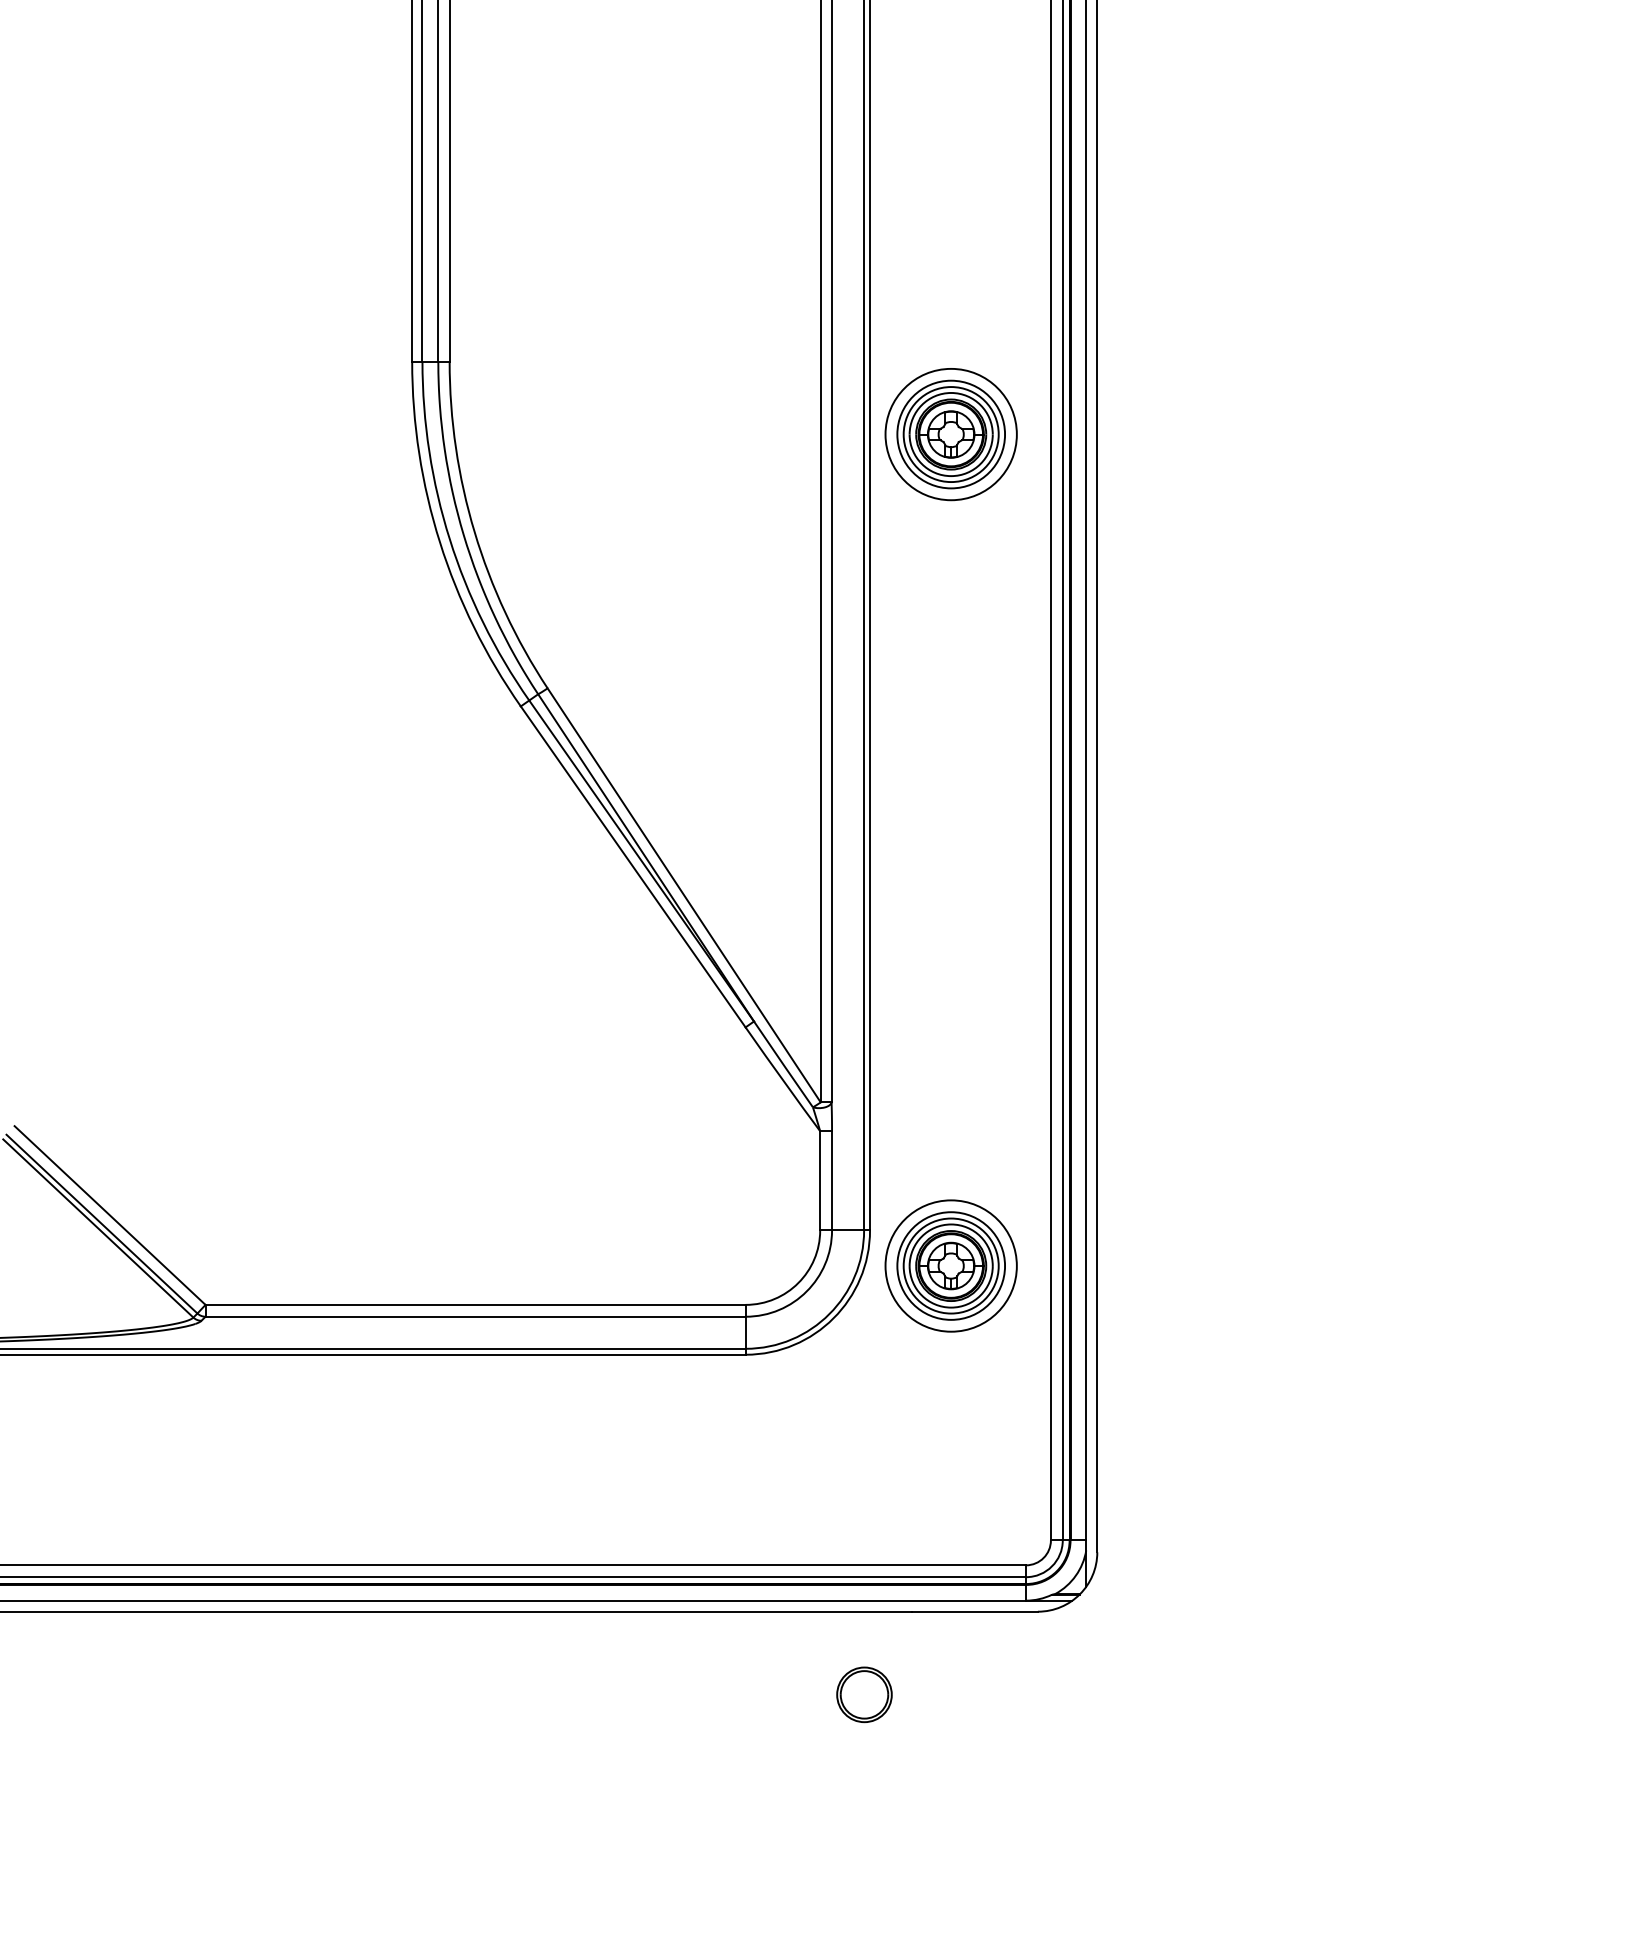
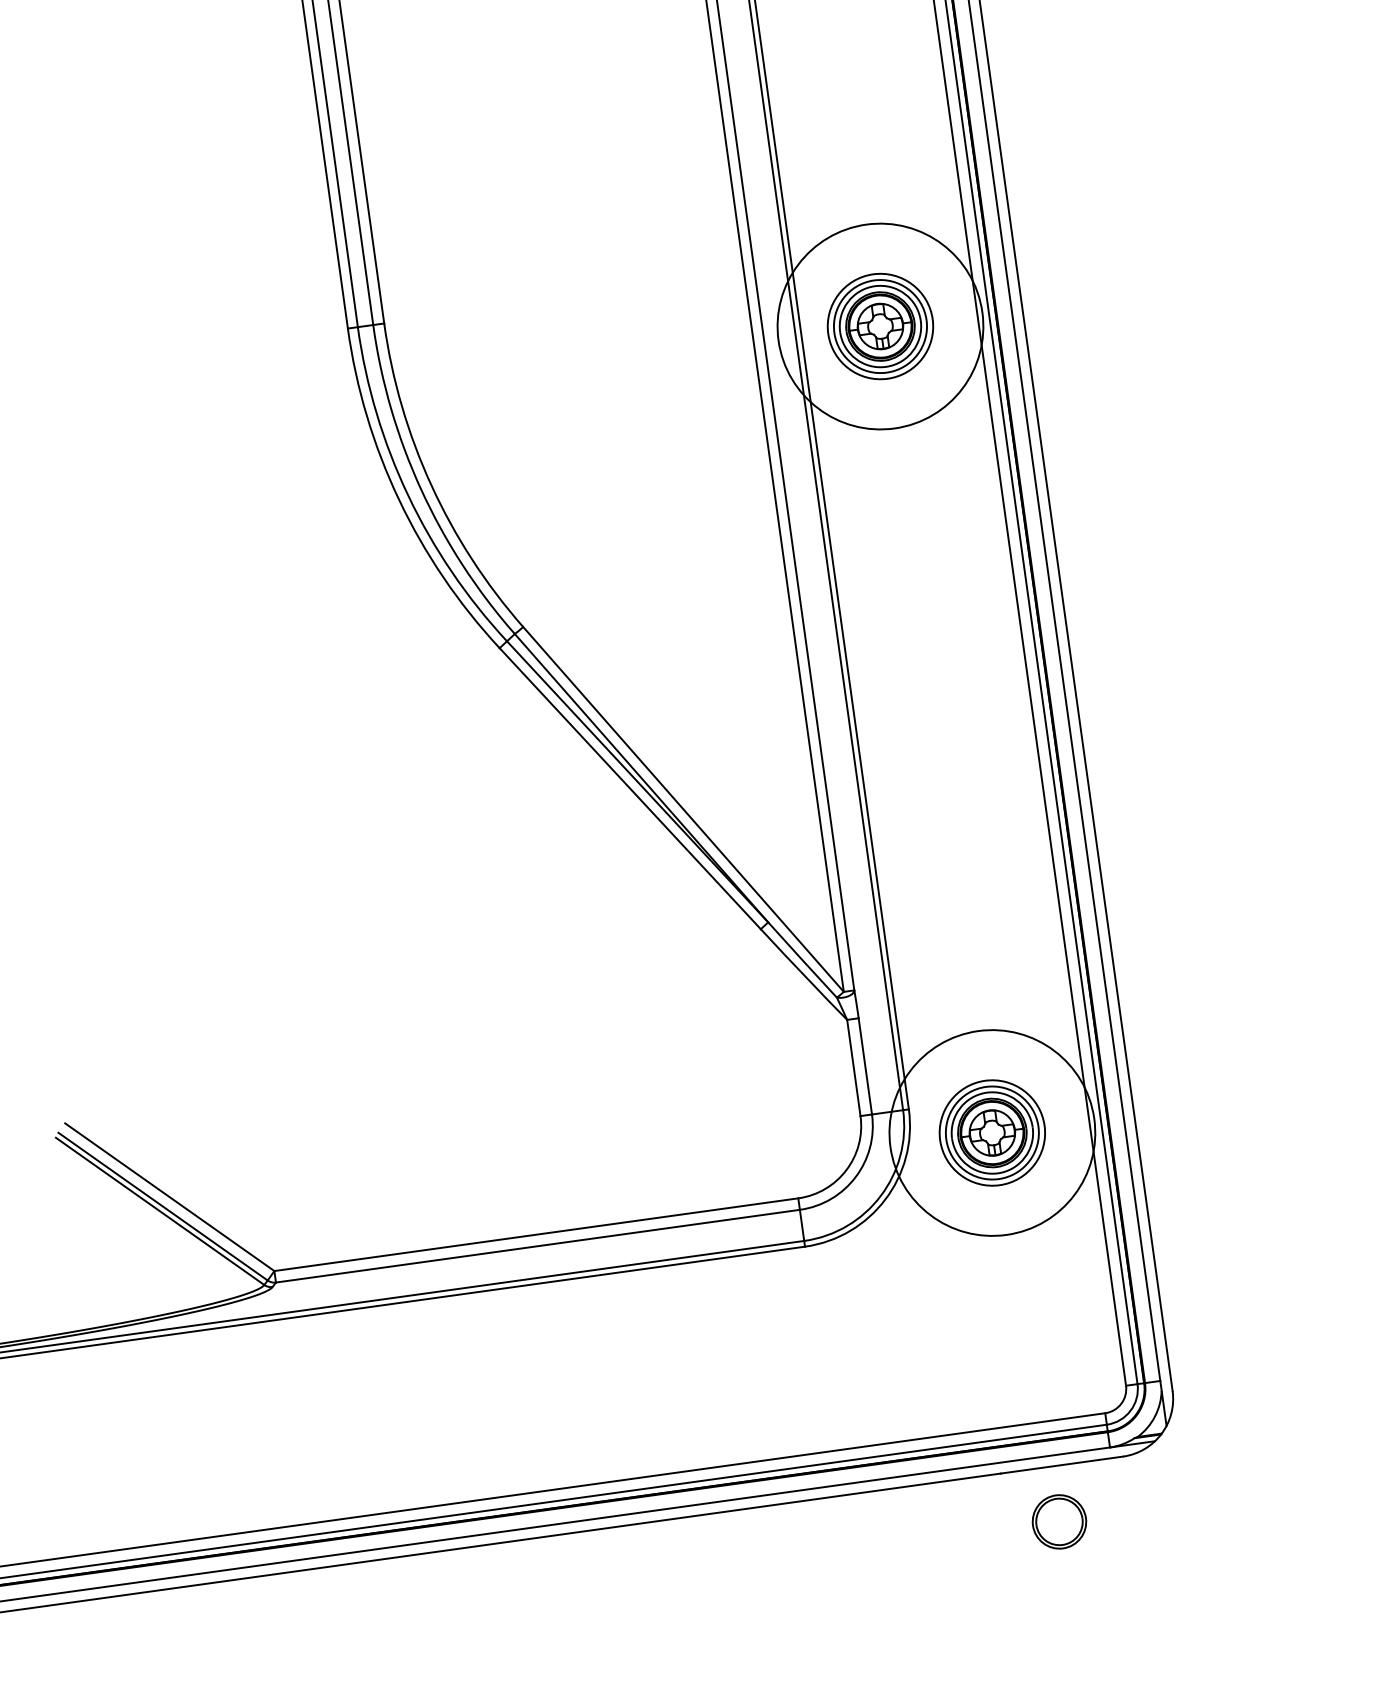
circle: (950, 434) -> (879, 326), size x1.6
circle: (950, 1265) -> (991, 1132), size x1.6
part: (864, 1694) -> (1059, 1521), moved

